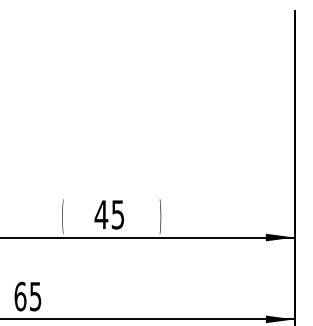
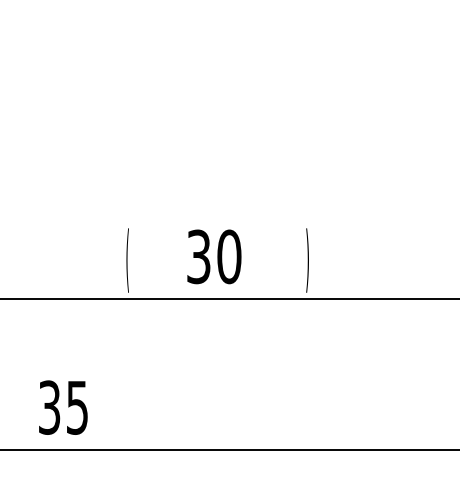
text: (109, 214) -> (213, 256), 45 -> 30
text: (20, 296) -> (49, 407), 65 -> 35

